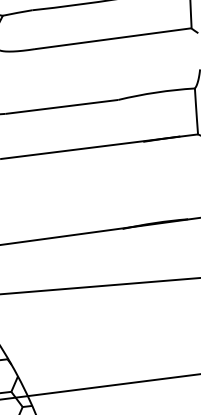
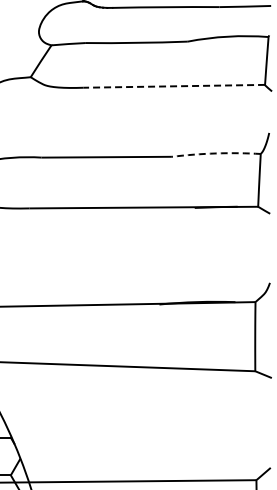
line: (113, 38) -> (174, 86), solid -> dashed
arc: (156, 92) -> (216, 153), solid -> dashed

